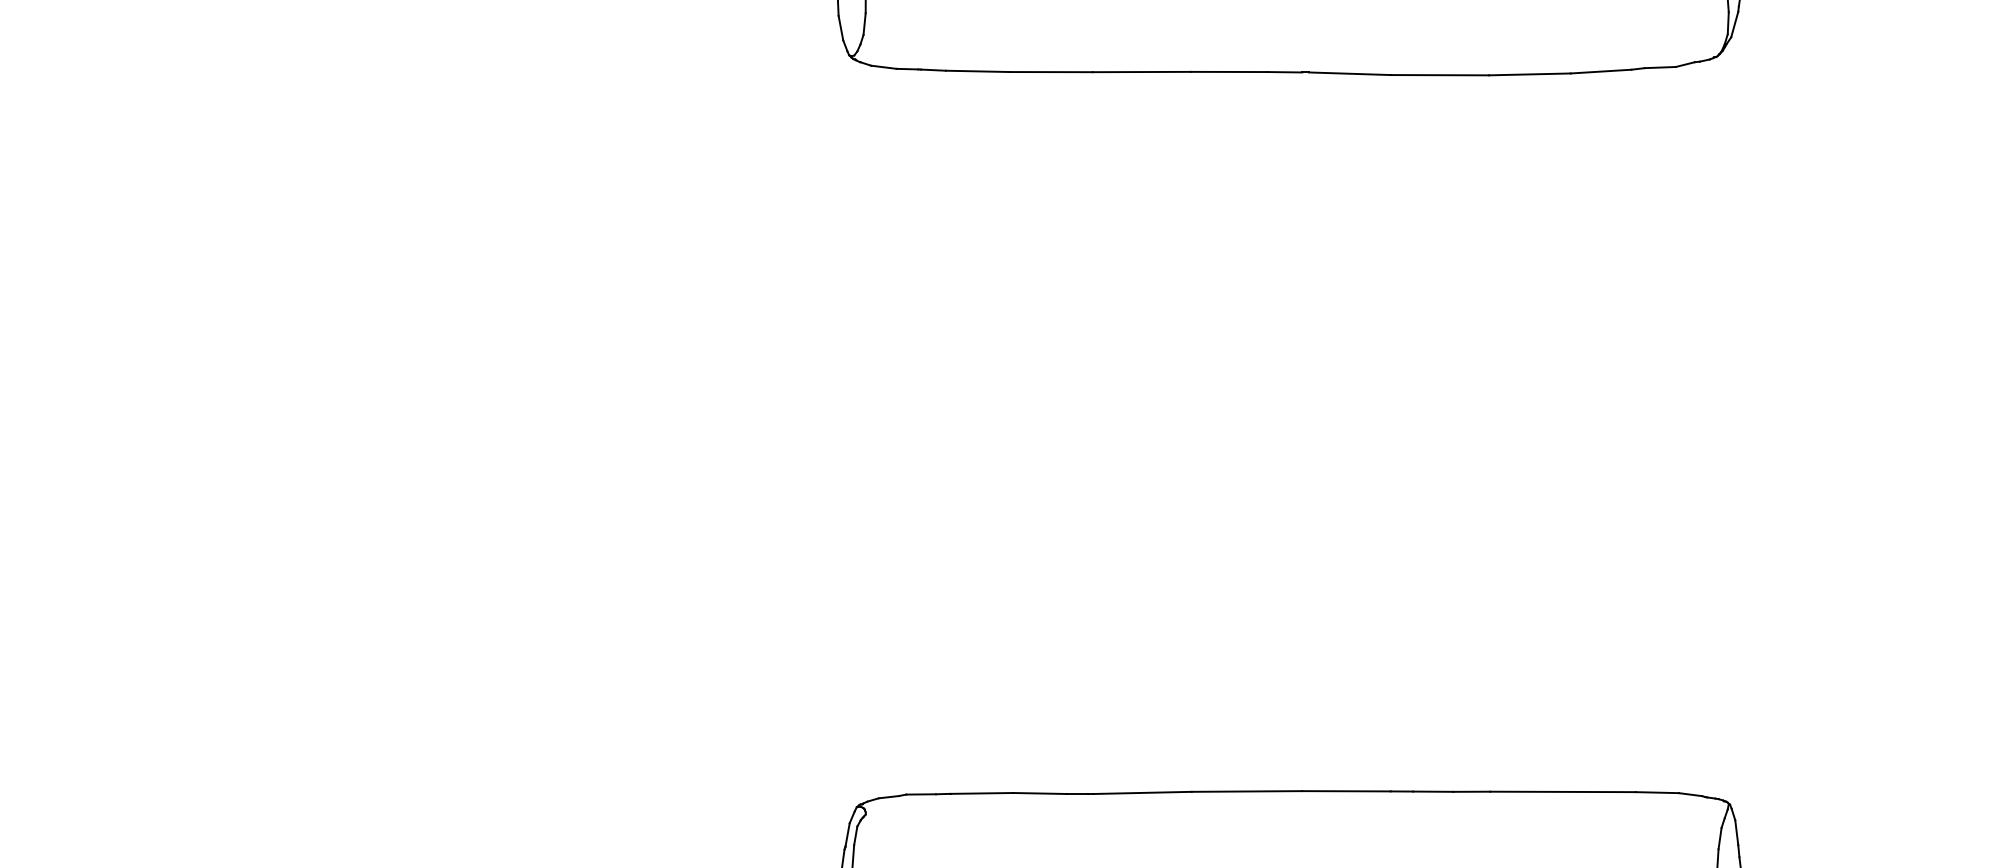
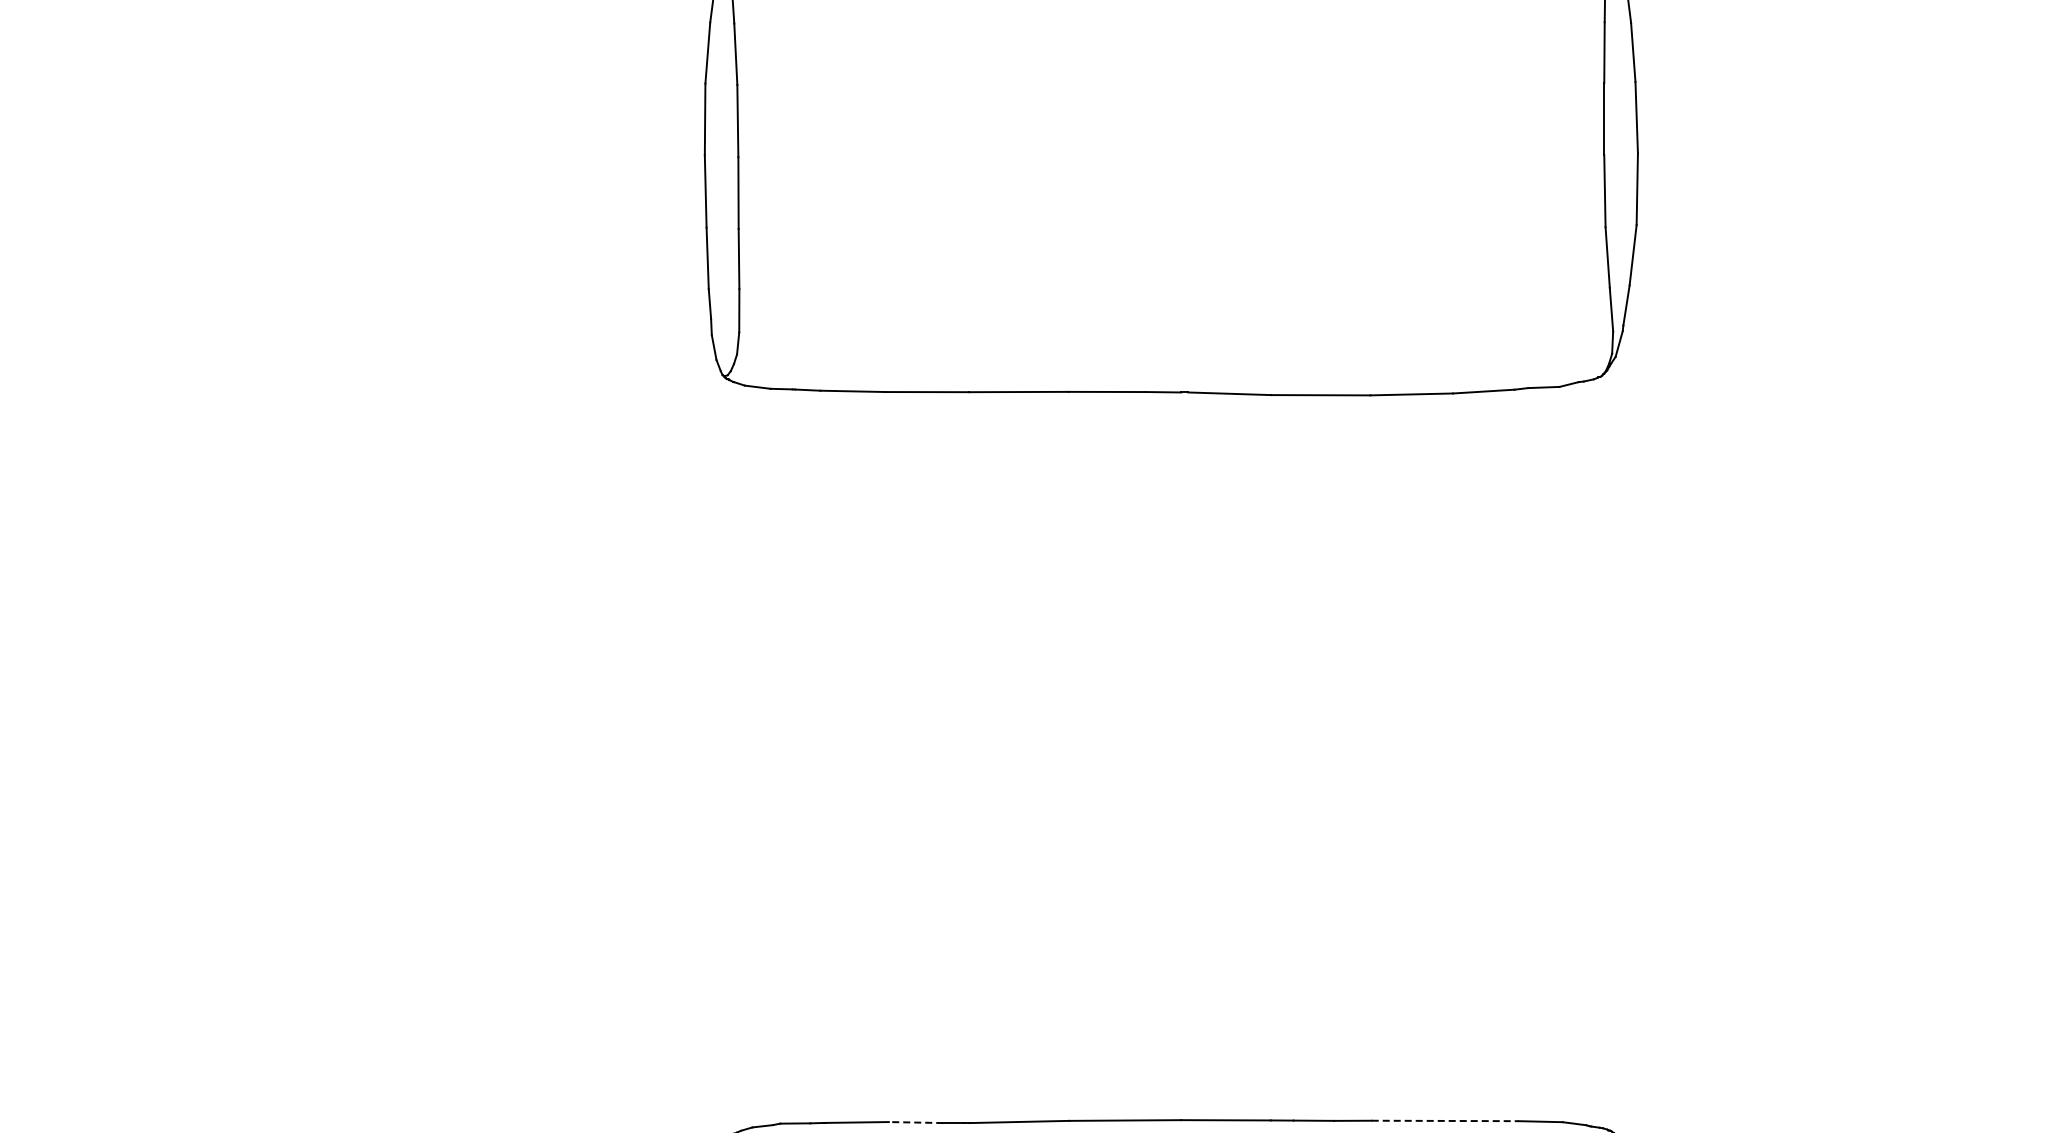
line: (1563, 791) -> (1445, 1120), solid -> dashed
line: (1039, 793) -> (915, 1122), solid -> dashed

